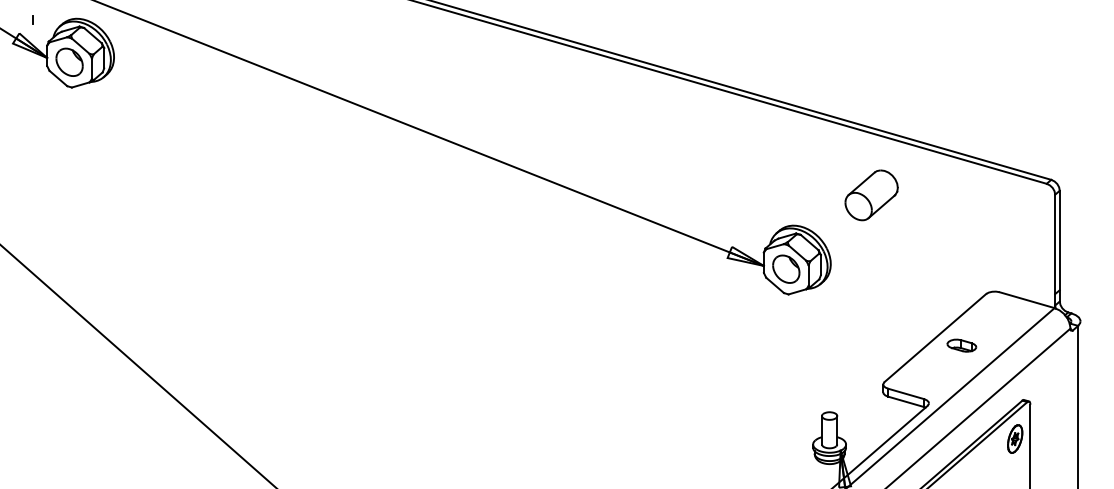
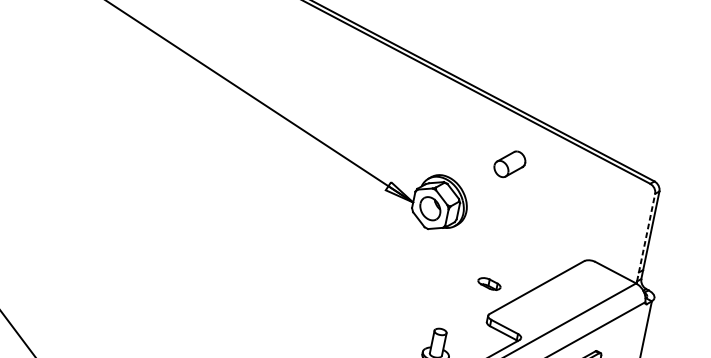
part: (871, 195) -> (509, 164), size x0.7
line: (1055, 249) -> (646, 237), solid -> dashed
part: (961, 345) -> (489, 283), moved

